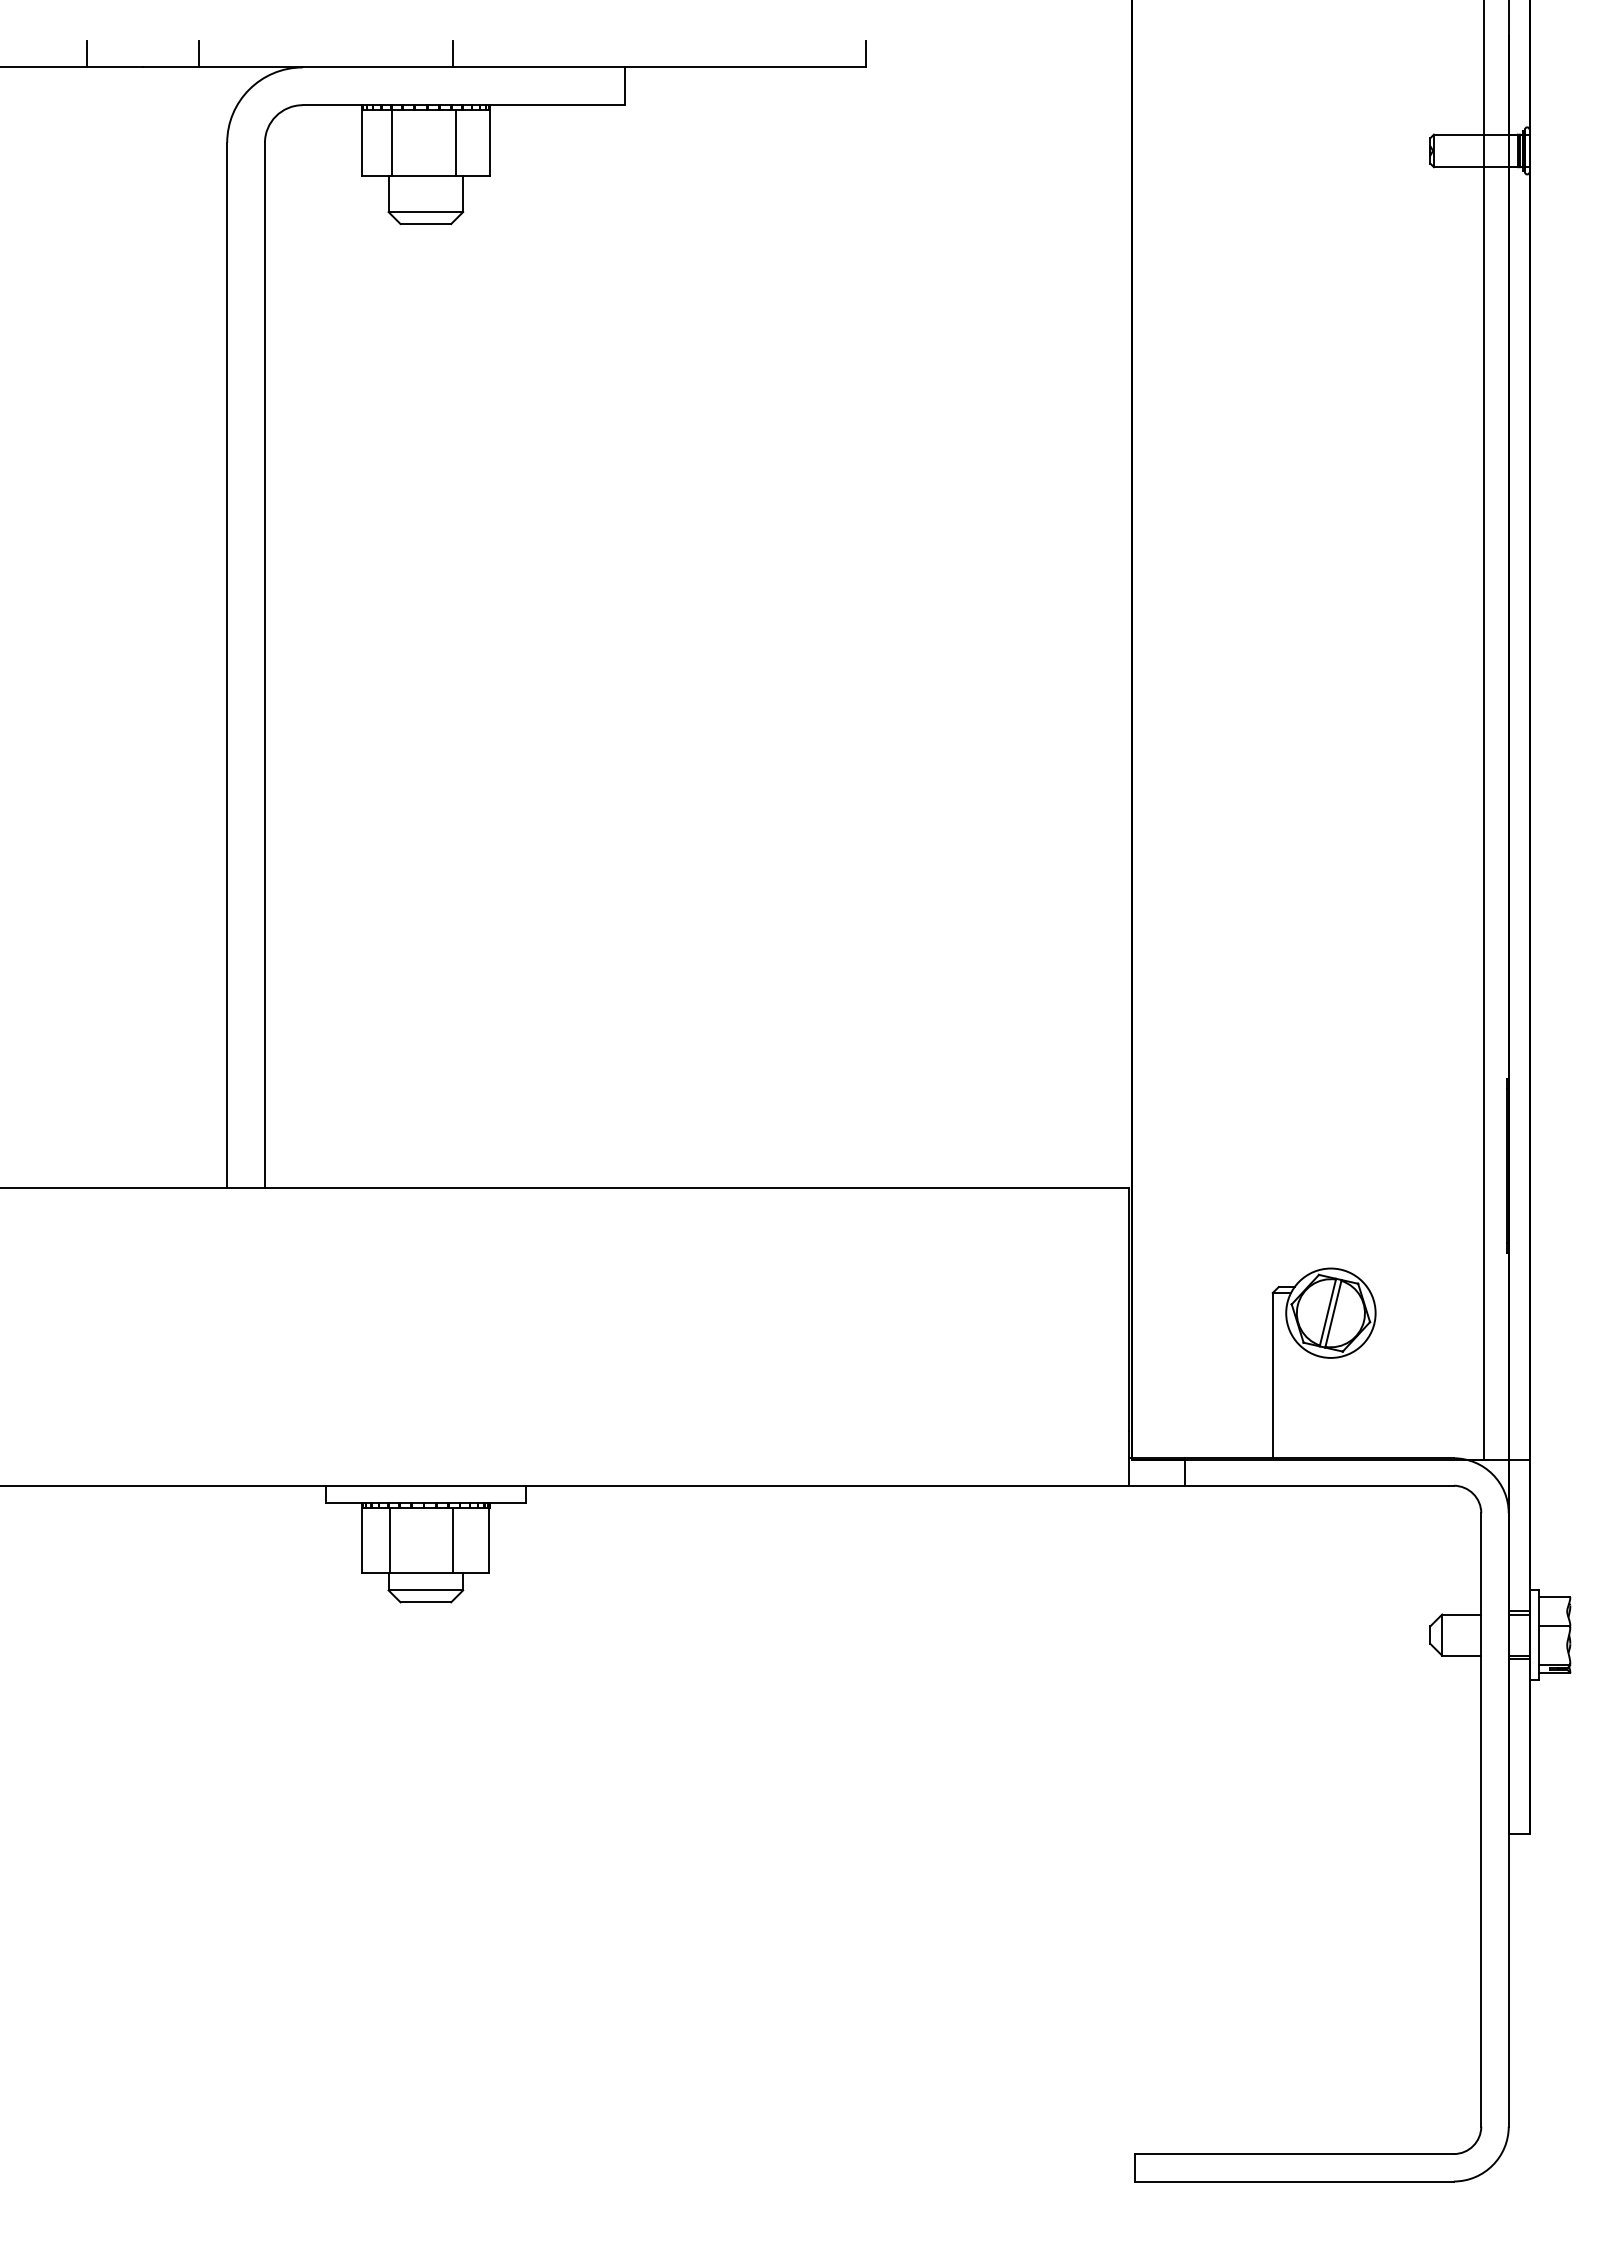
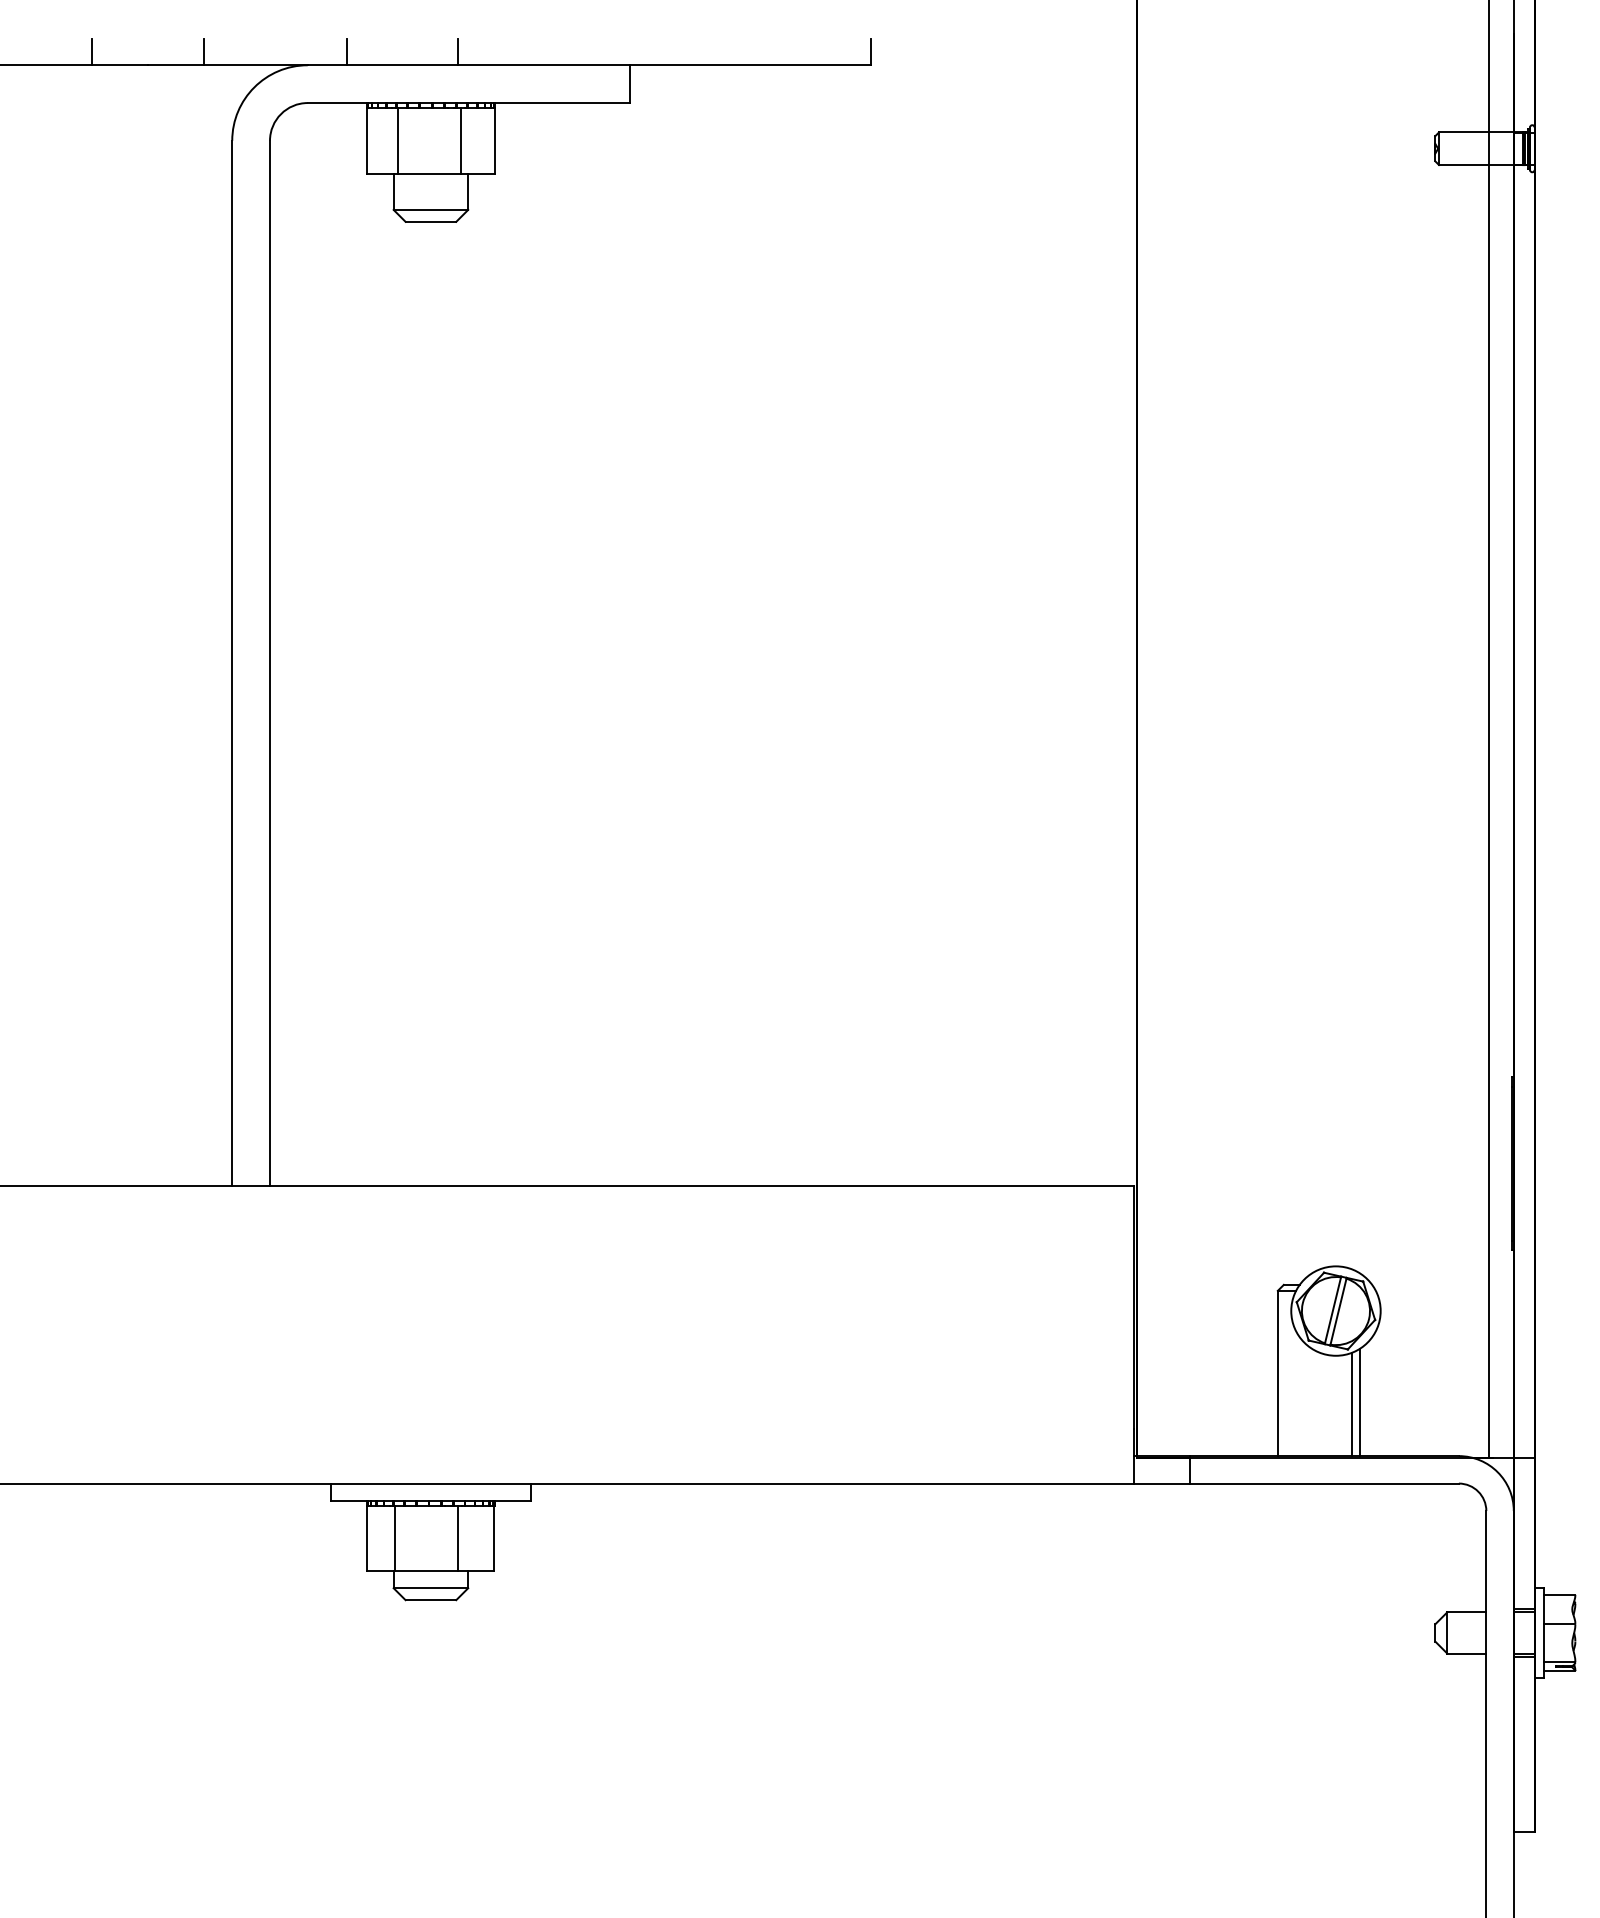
line: (341, 53) -> (346, 51), added
line: (1354, 1404) -> (1359, 1402), added
line: (1347, 1406) -> (1352, 1404), added

